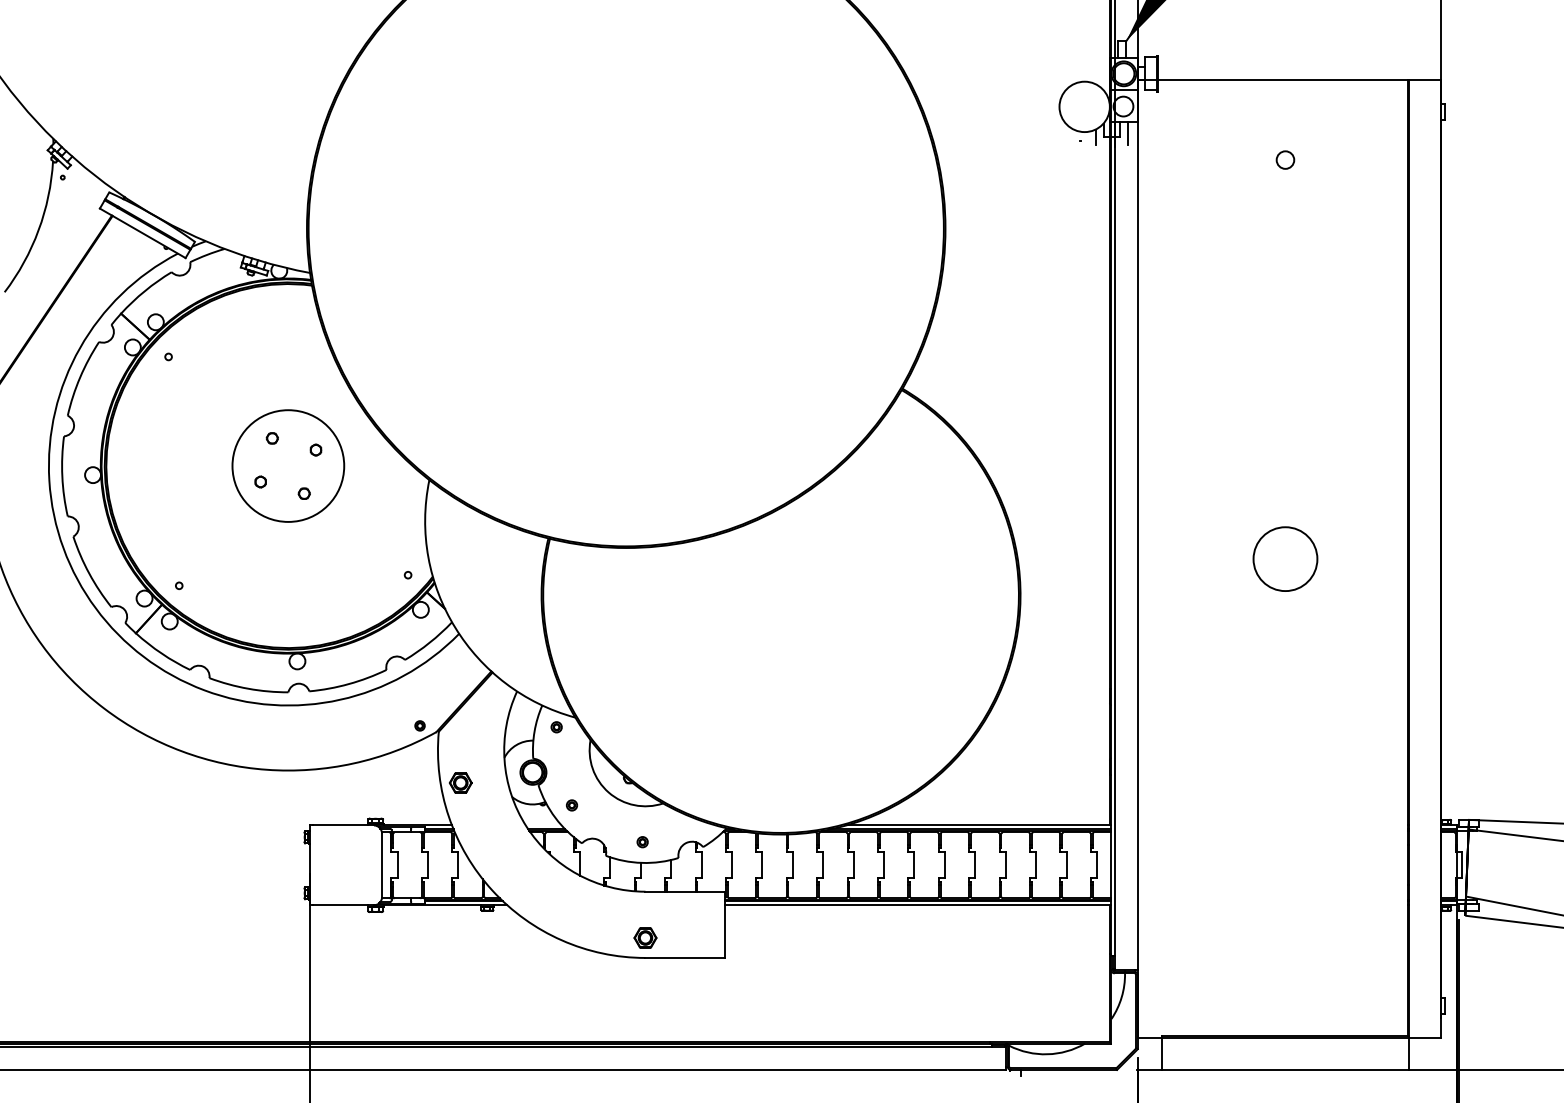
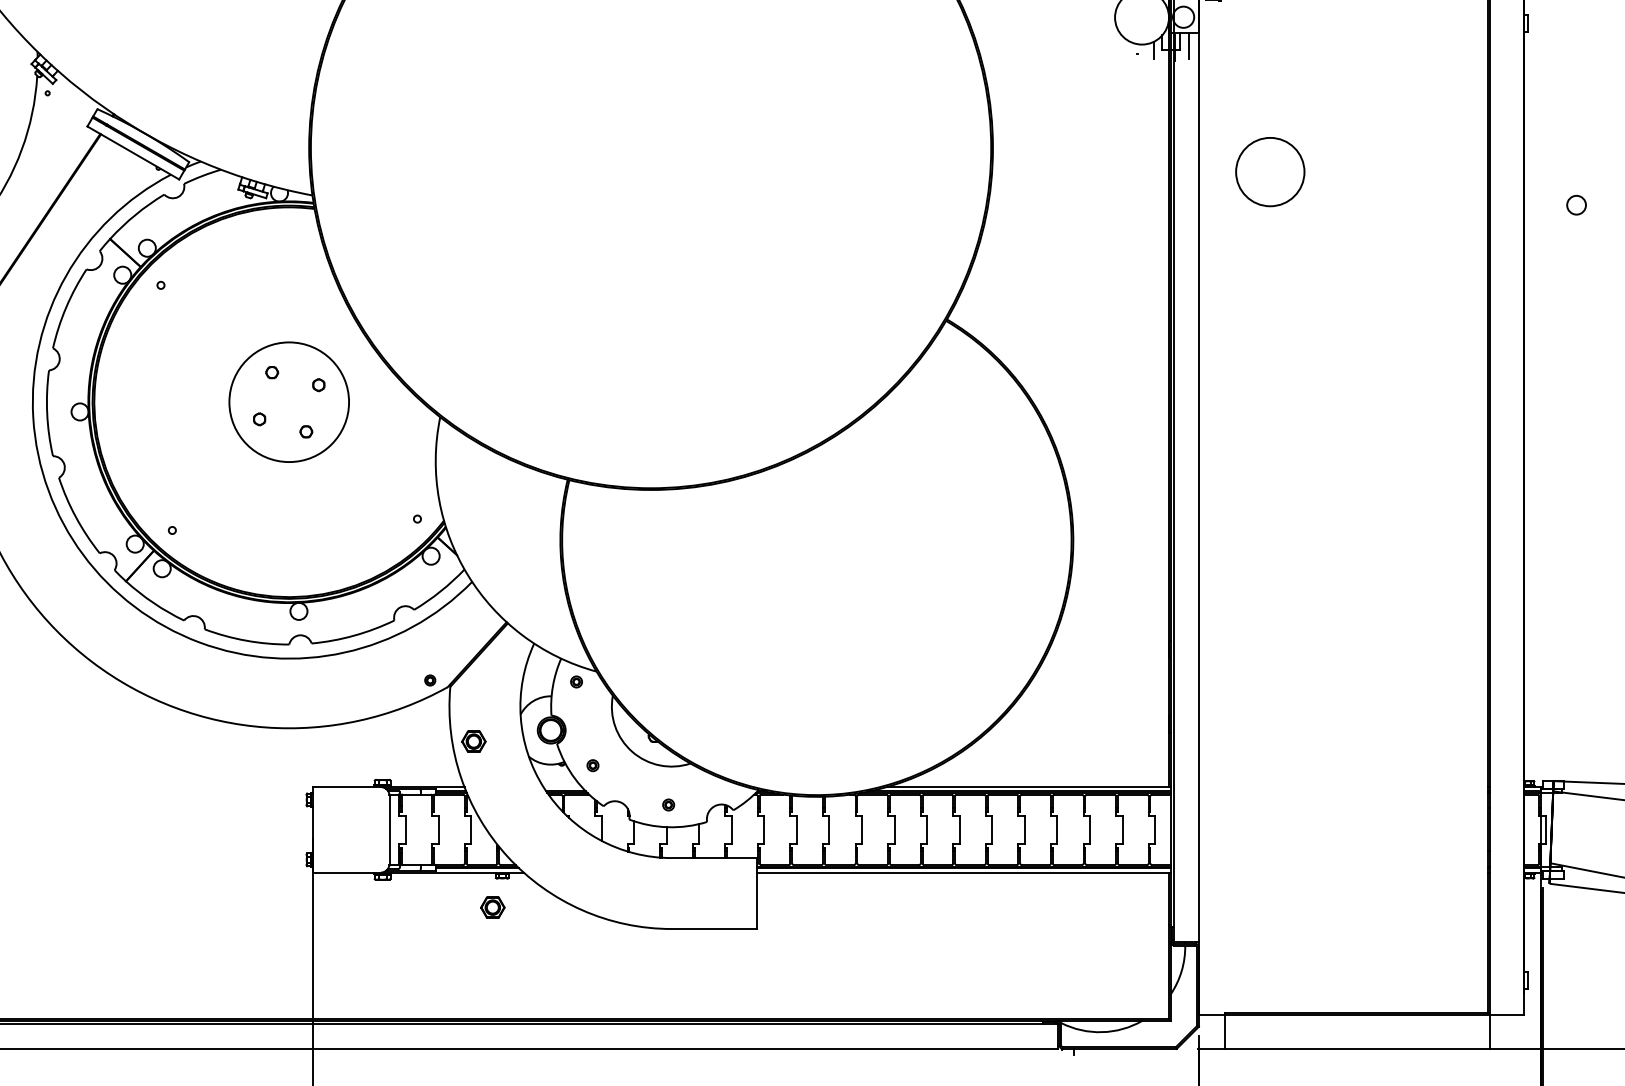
circle: (1285, 159) -> (1576, 204), moved
circle: (1285, 558) -> (1270, 171), moved
part: (645, 937) -> (492, 907), moved

